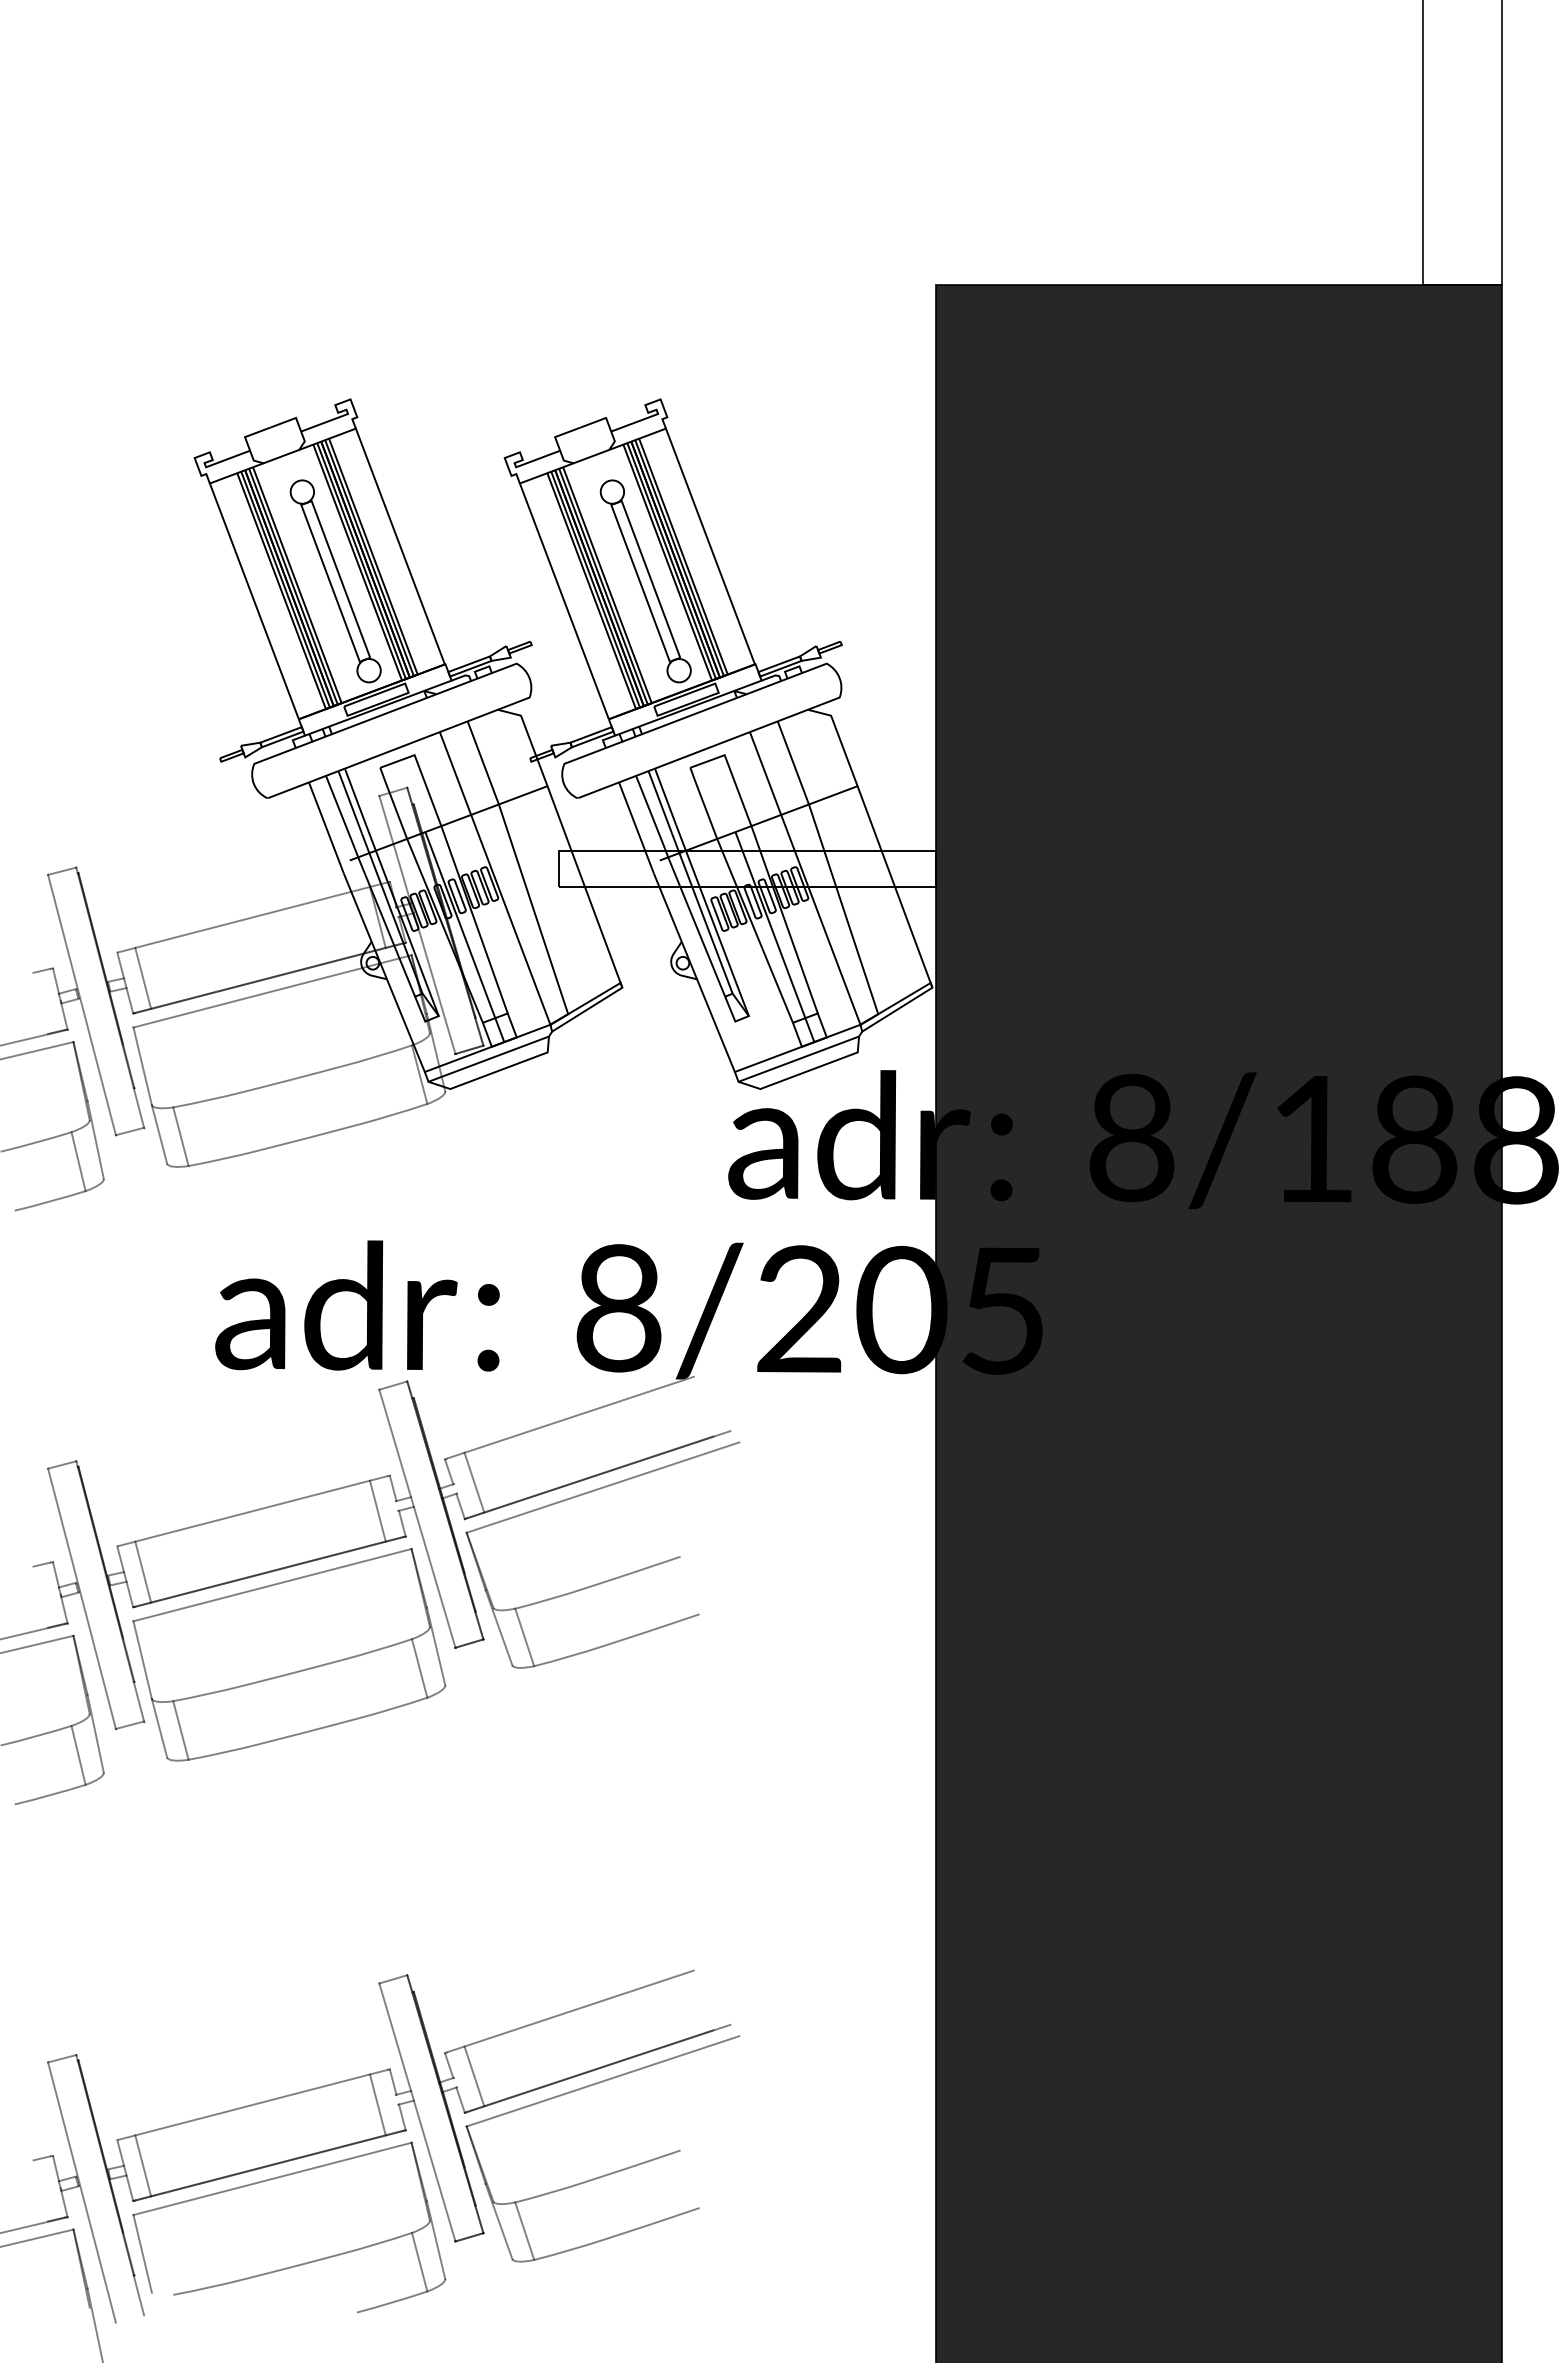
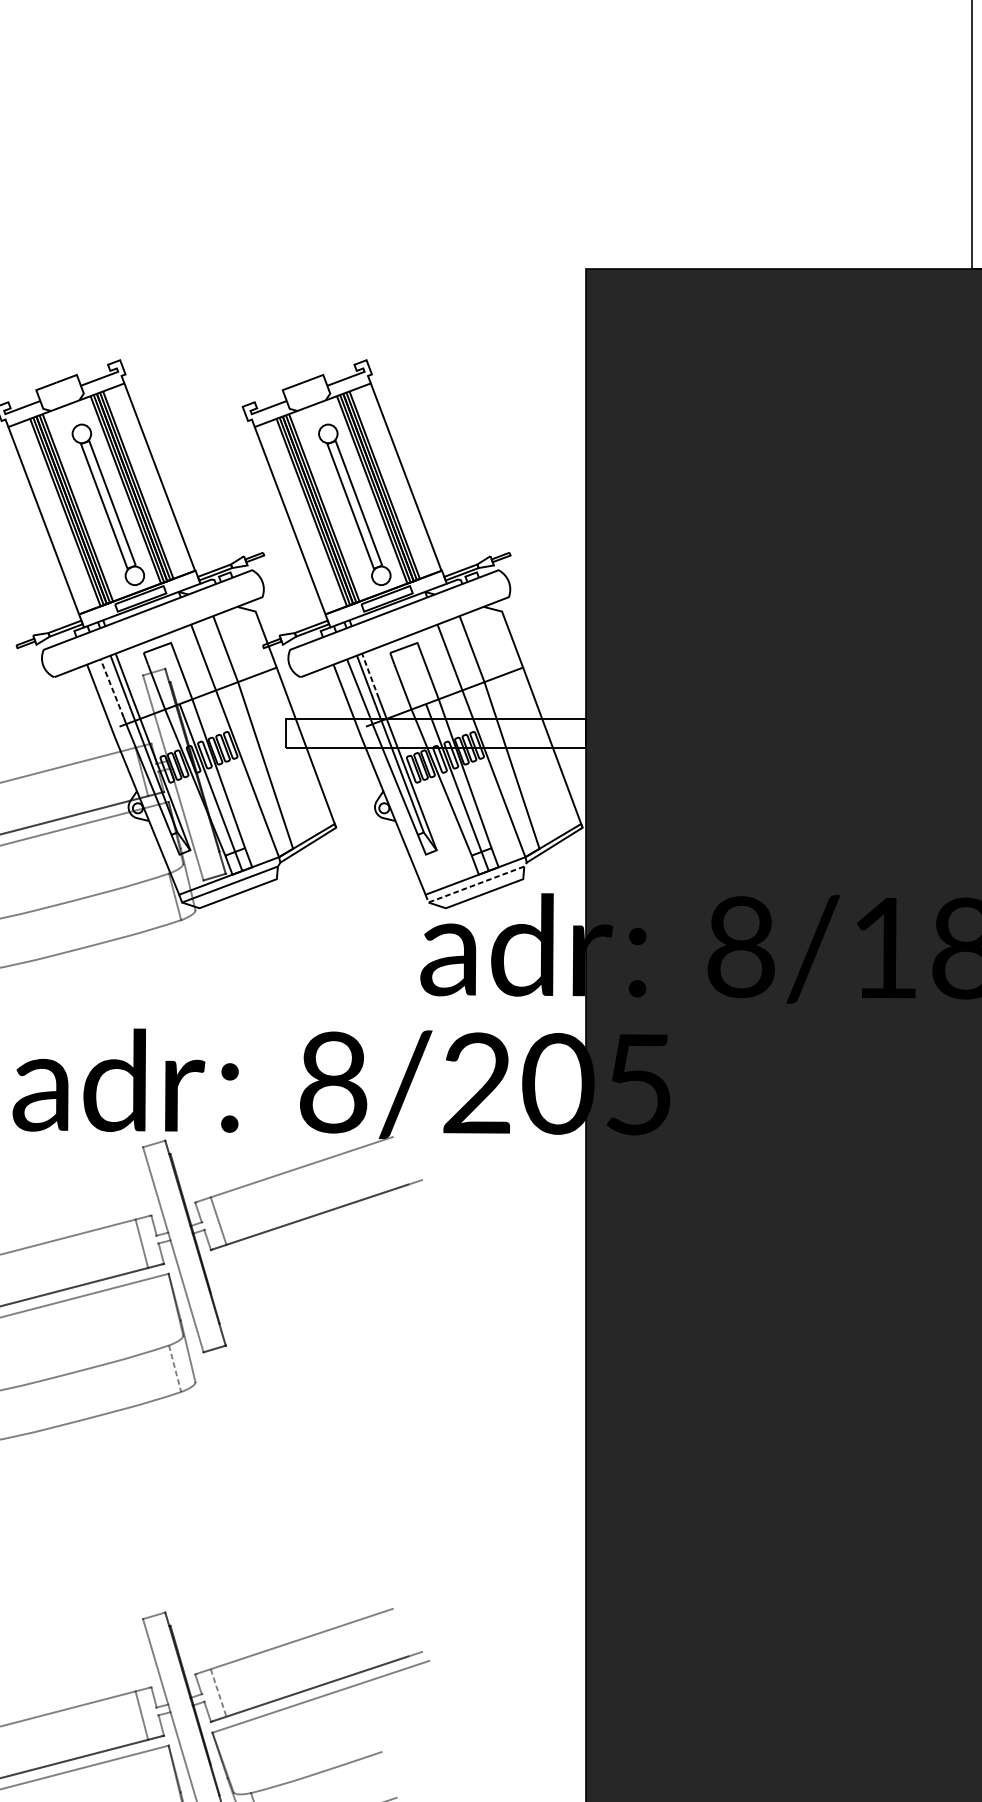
line: (665, 797) -> (370, 676), solid -> dashed
line: (340, 812) -> (112, 688), solid -> dashed
line: (796, 1060) -> (474, 885), solid -> dashed
part: (611, 1578) -> (327, 1297), removed
line: (419, 1668) -> (174, 1368), solid -> dashed
line: (474, 2076) -> (218, 1693), solid -> dashed

